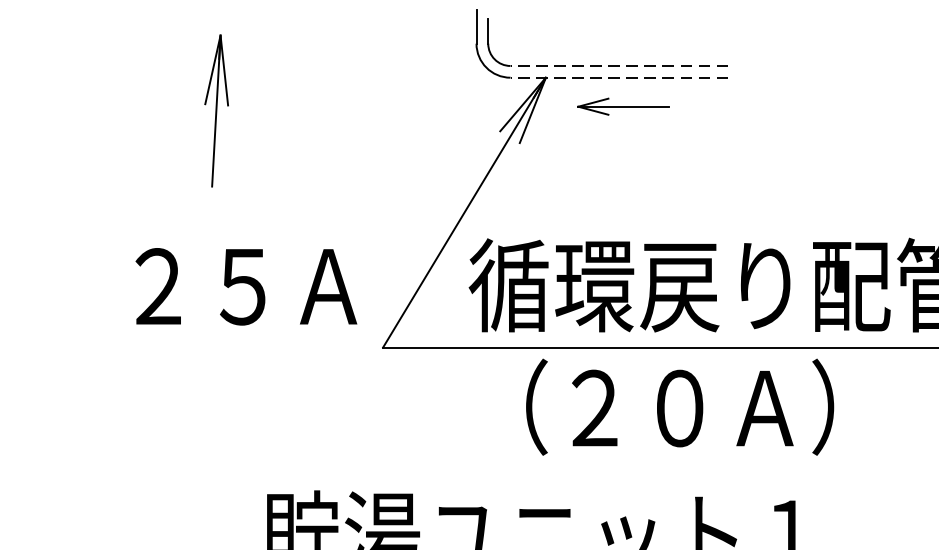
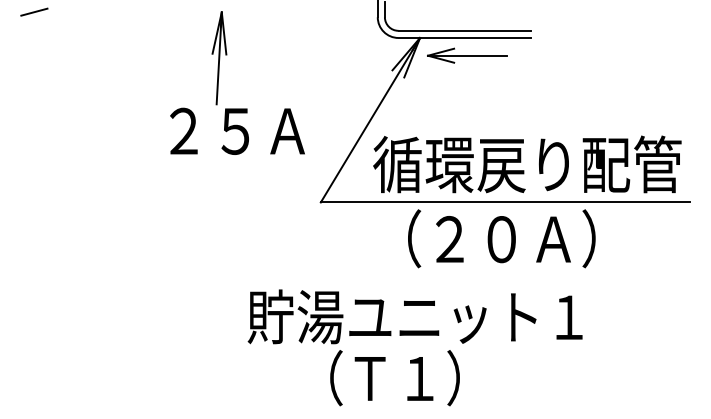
line: (618, 65) -> (464, 30), dashed -> solid
line: (618, 76) -> (464, 37), dashed -> solid
part: (623, 106) -> (467, 55), size x1.43
text: (246, 285) -> (237, 130), moved

